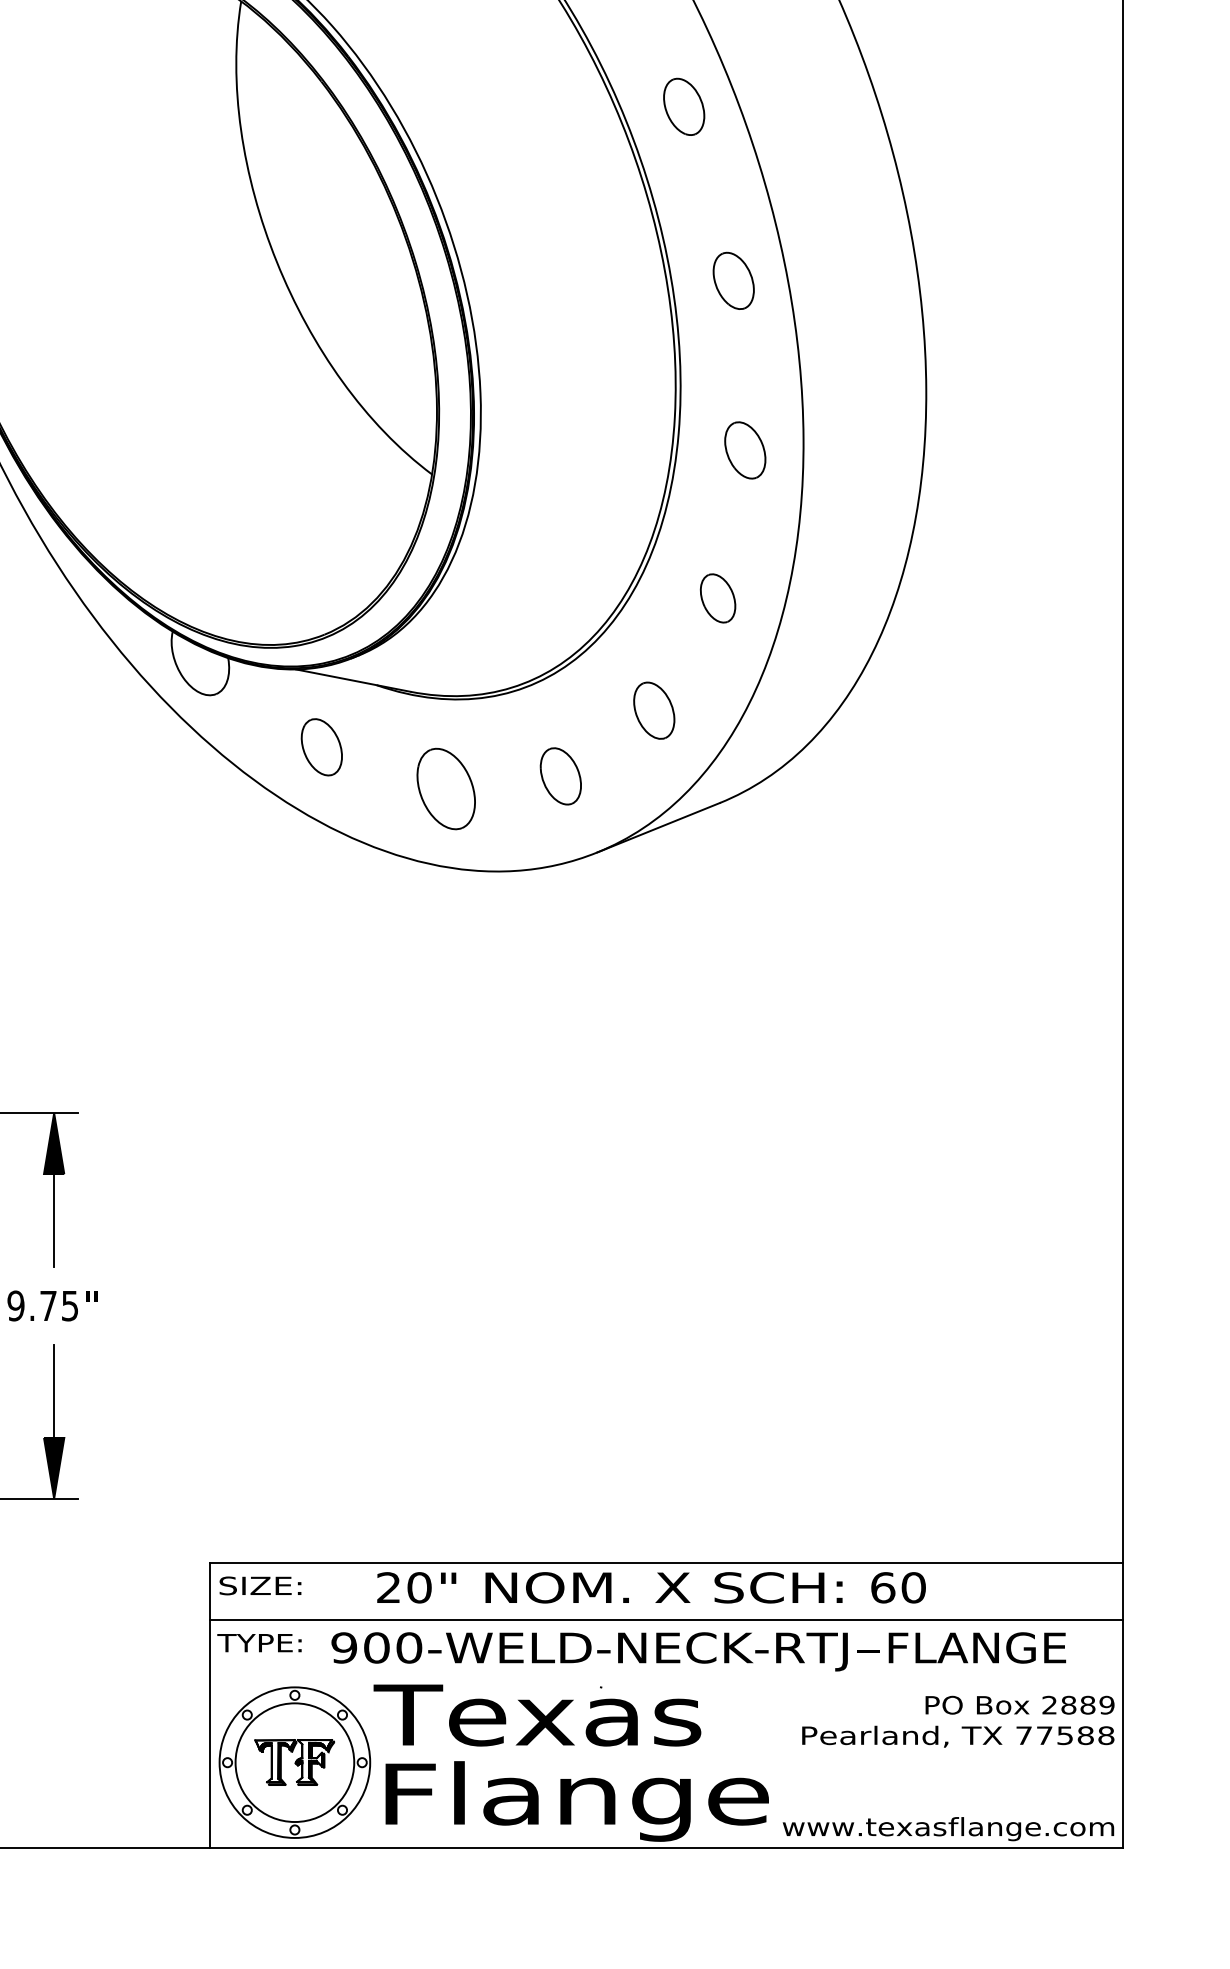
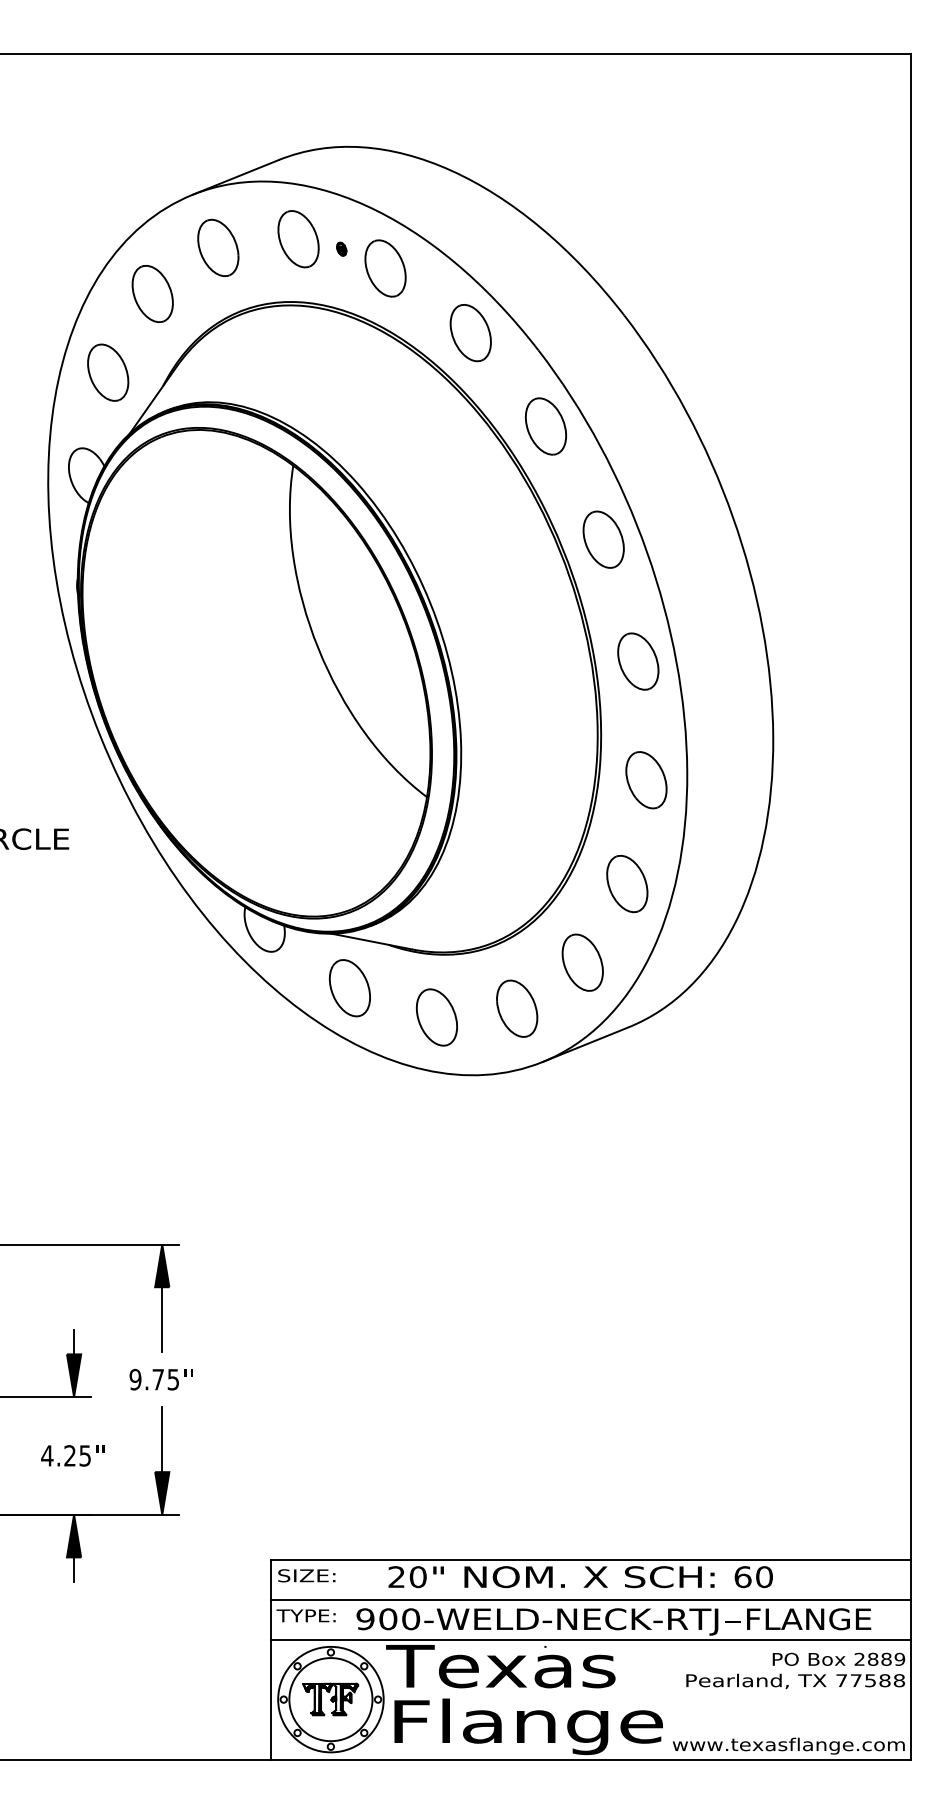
part: (683, 106) -> (603, 539), size x1.43
part: (733, 280) -> (638, 661), size x1.43
part: (745, 450) -> (646, 780), size x1.43
part: (718, 597) -> (627, 883), size x1.67
part: (653, 710) -> (582, 962), size x1.43
part: (321, 747) -> (349, 988), size x1.43
part: (561, 776) -> (517, 1008), size x1.43
line: (665, 1676) -> (590, 1639), added

